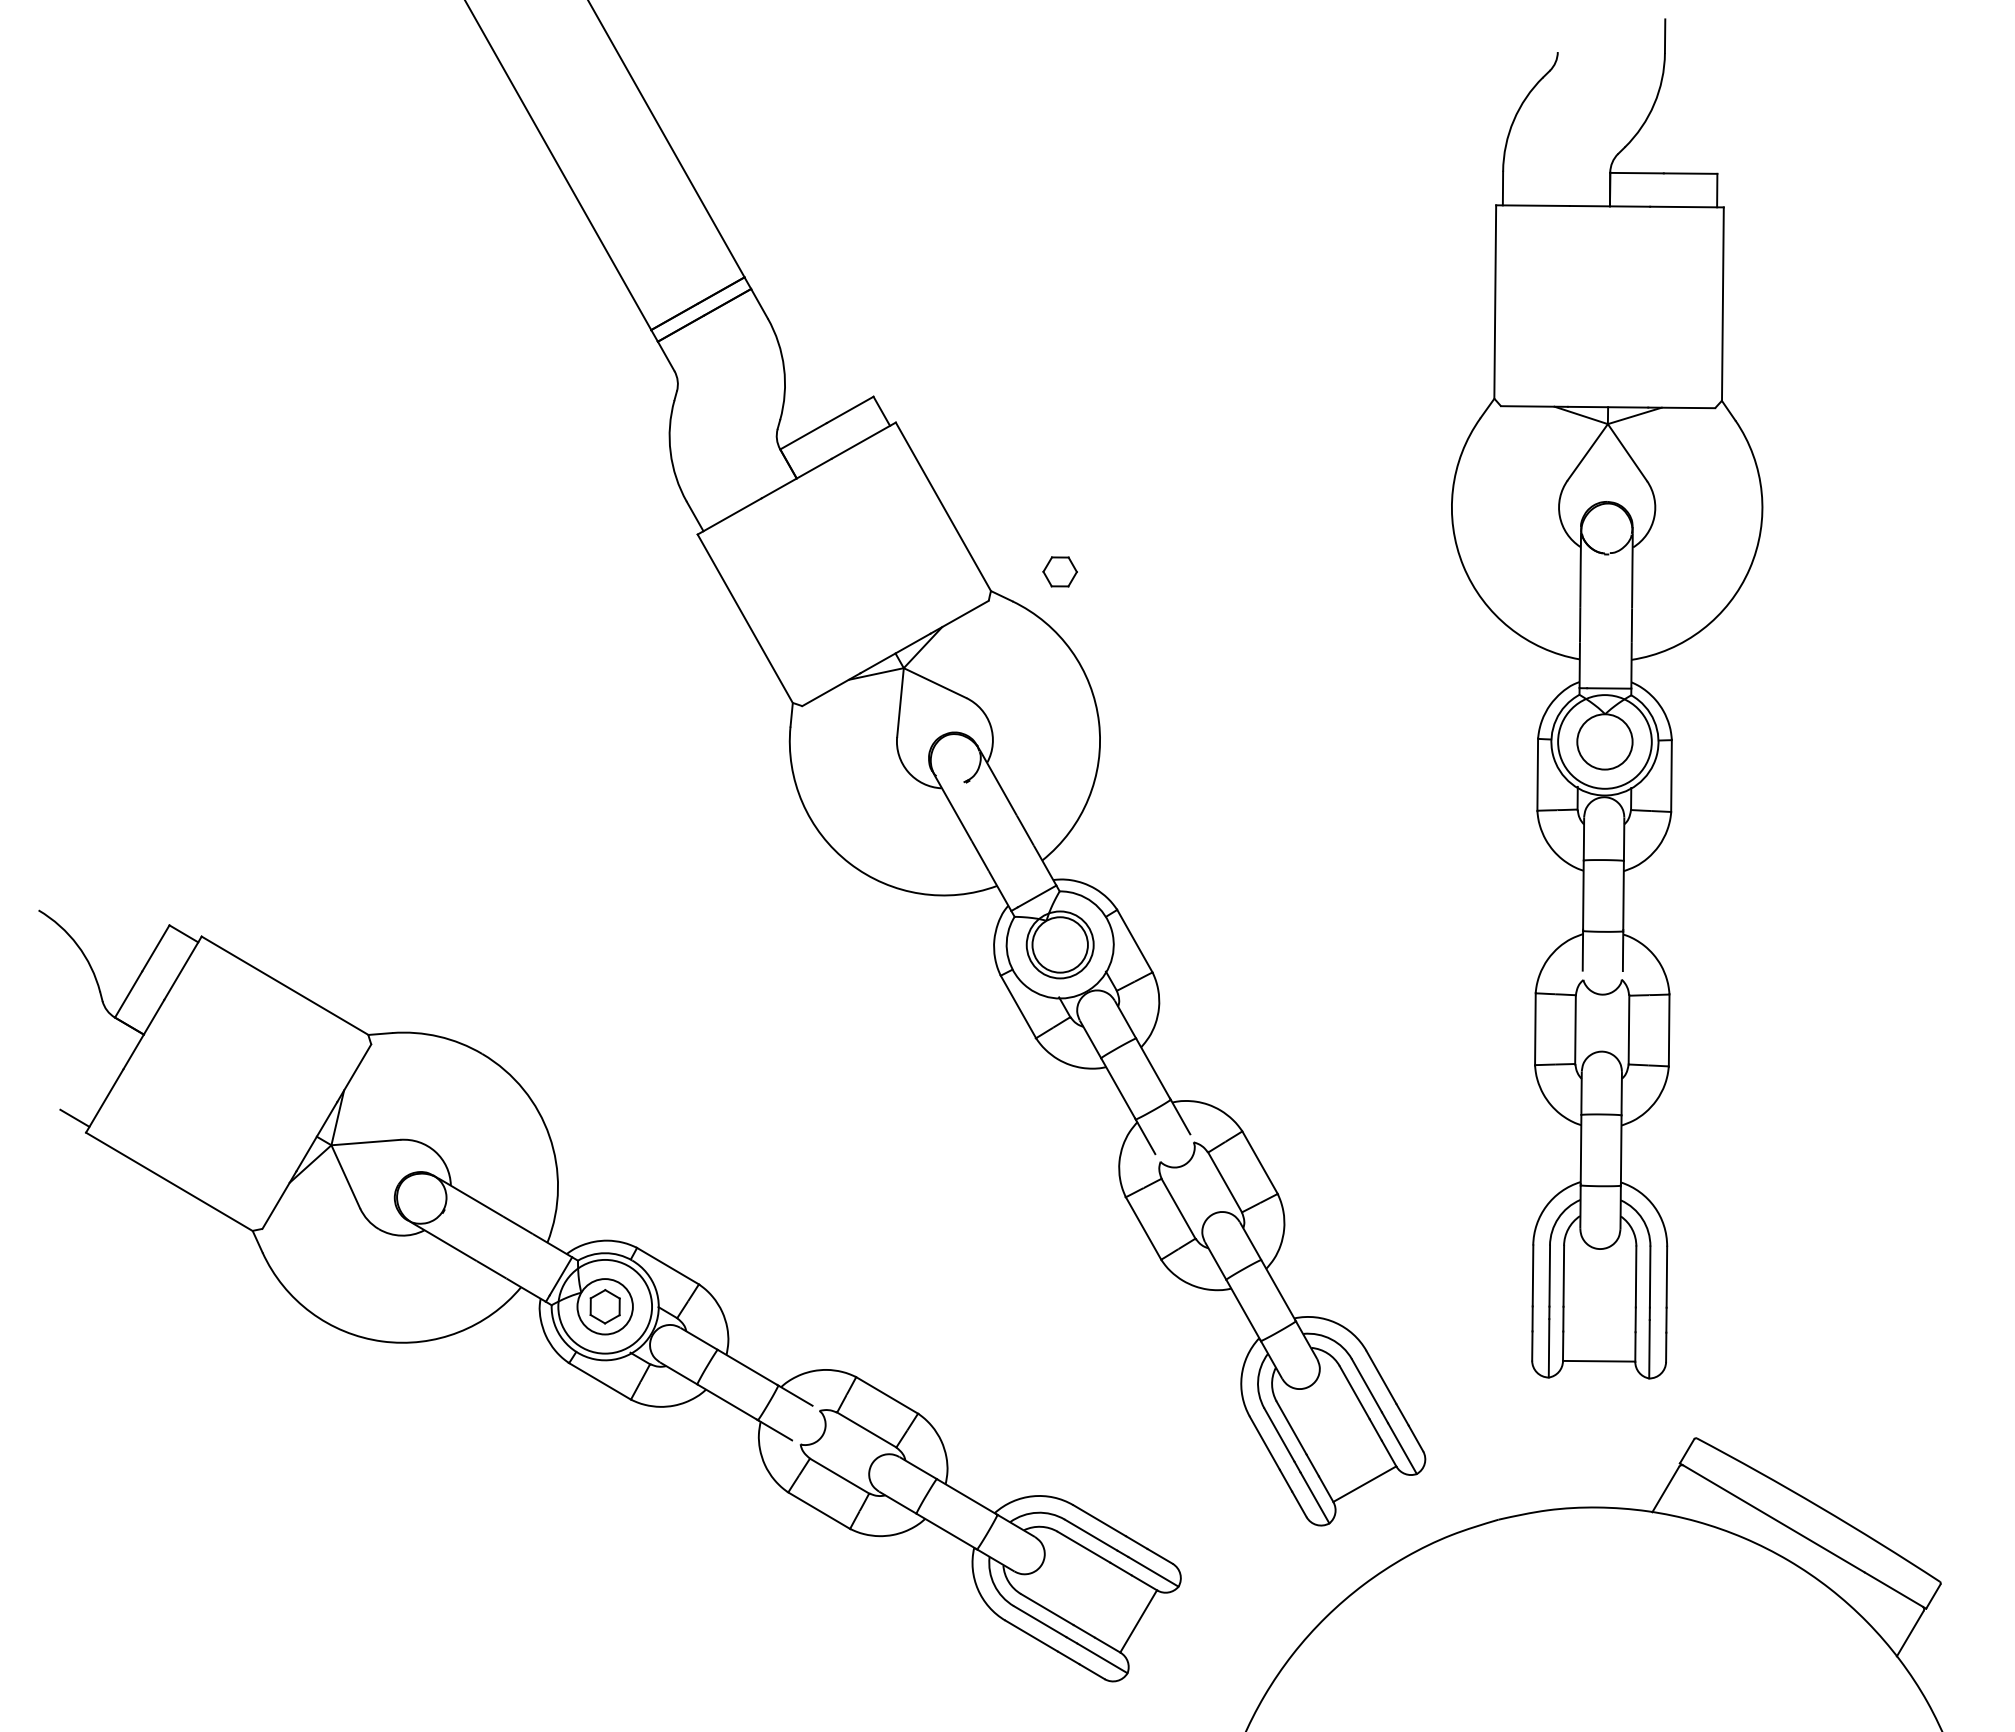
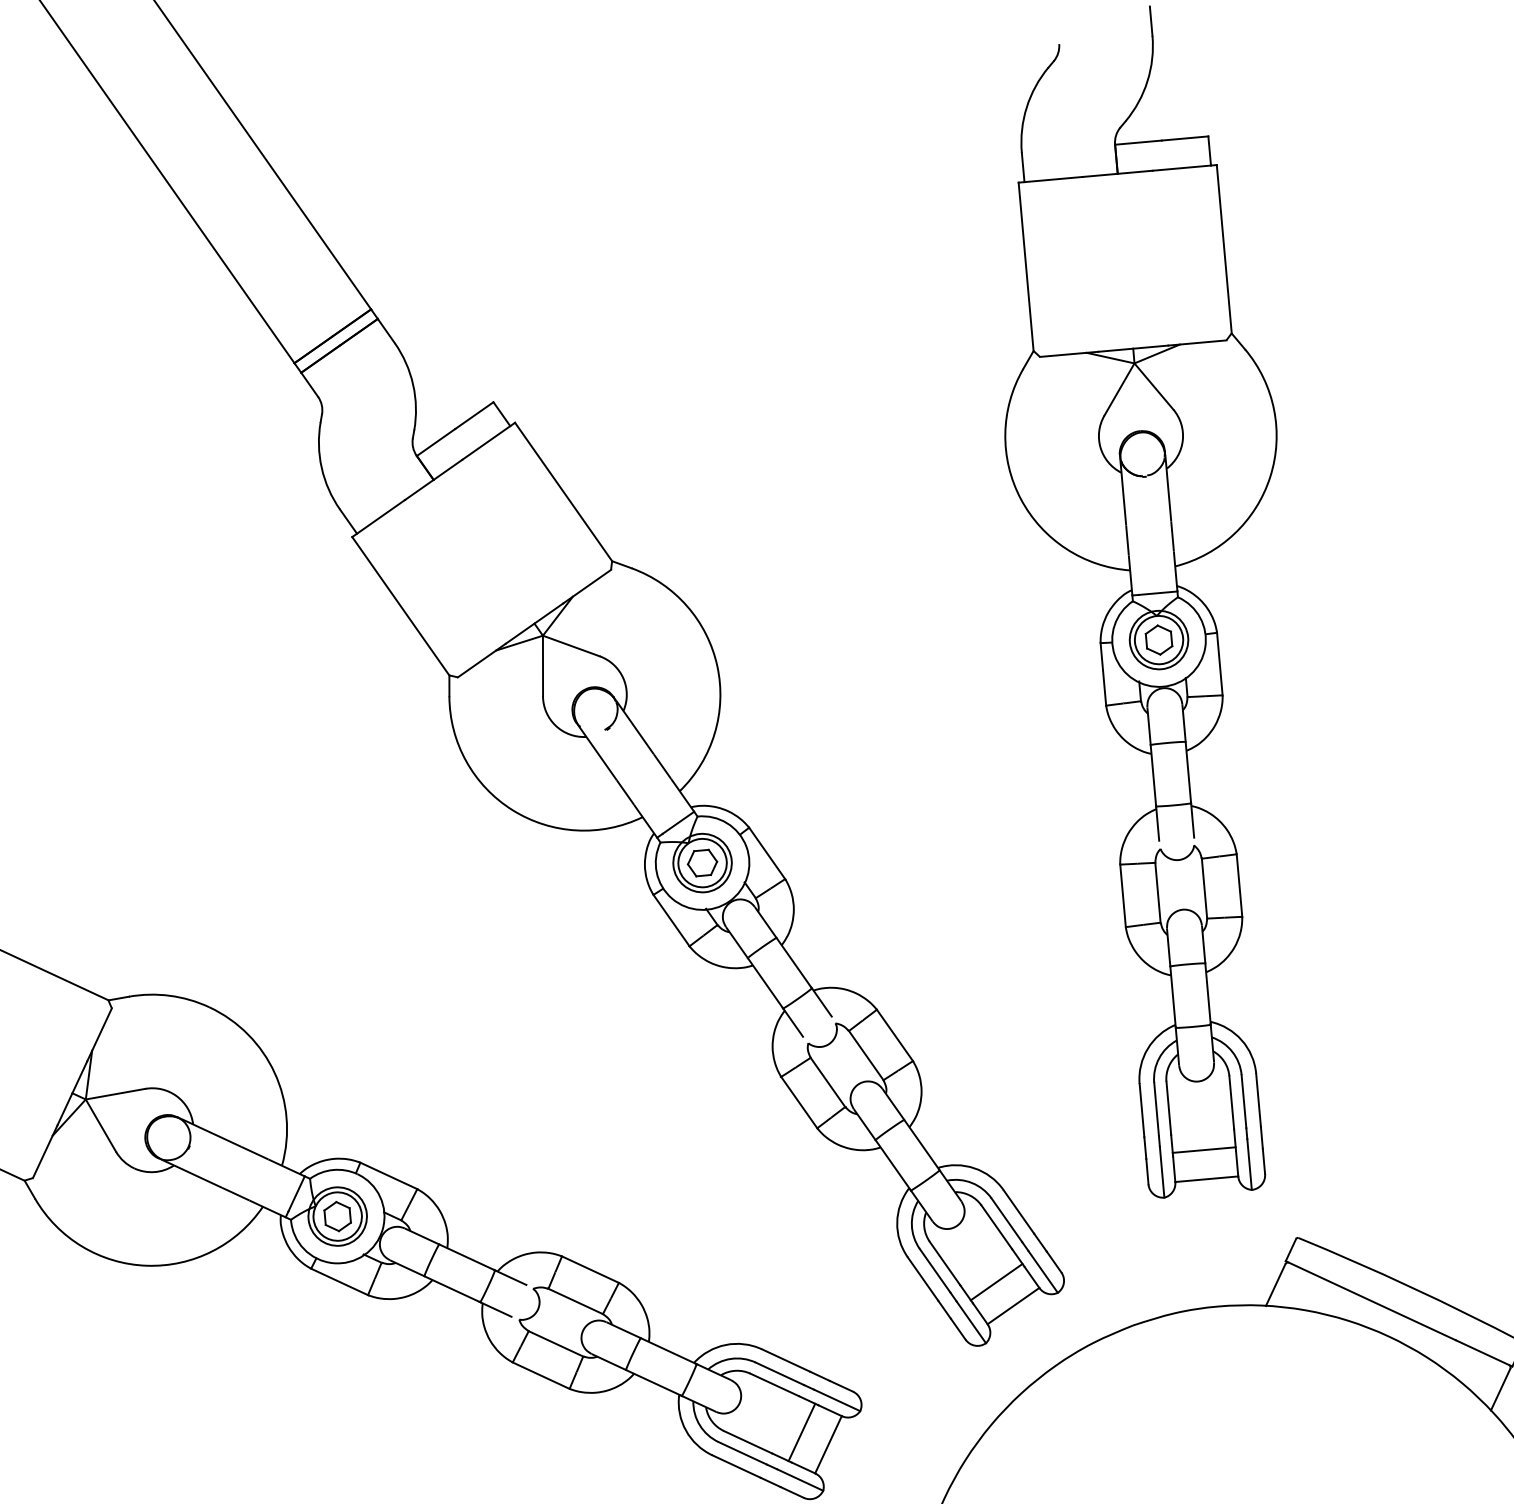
part: (1059, 571) -> (701, 862), moved
circle: (1604, 741) -> (1158, 639), size x0.71
part: (1604, 741) -> (1158, 639), added
circle: (604, 1306) -> (337, 1216), size x0.71
line: (1599, 1327) -> (1204, 1149), added
line: (1347, 1454) -> (995, 1281), added
line: (1109, 1604) -> (801, 1432), added

